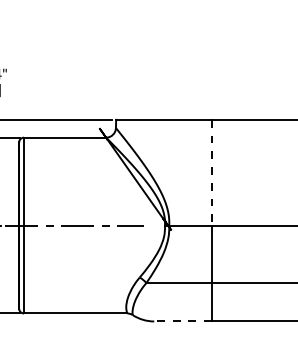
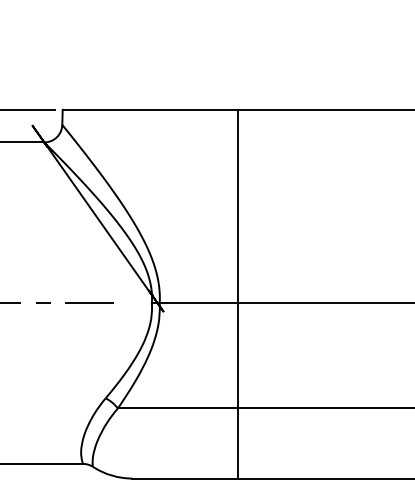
line: (212, 172) -> (238, 206), dashed -> solid
line: (183, 321) -> (185, 478), dashed -> solid

